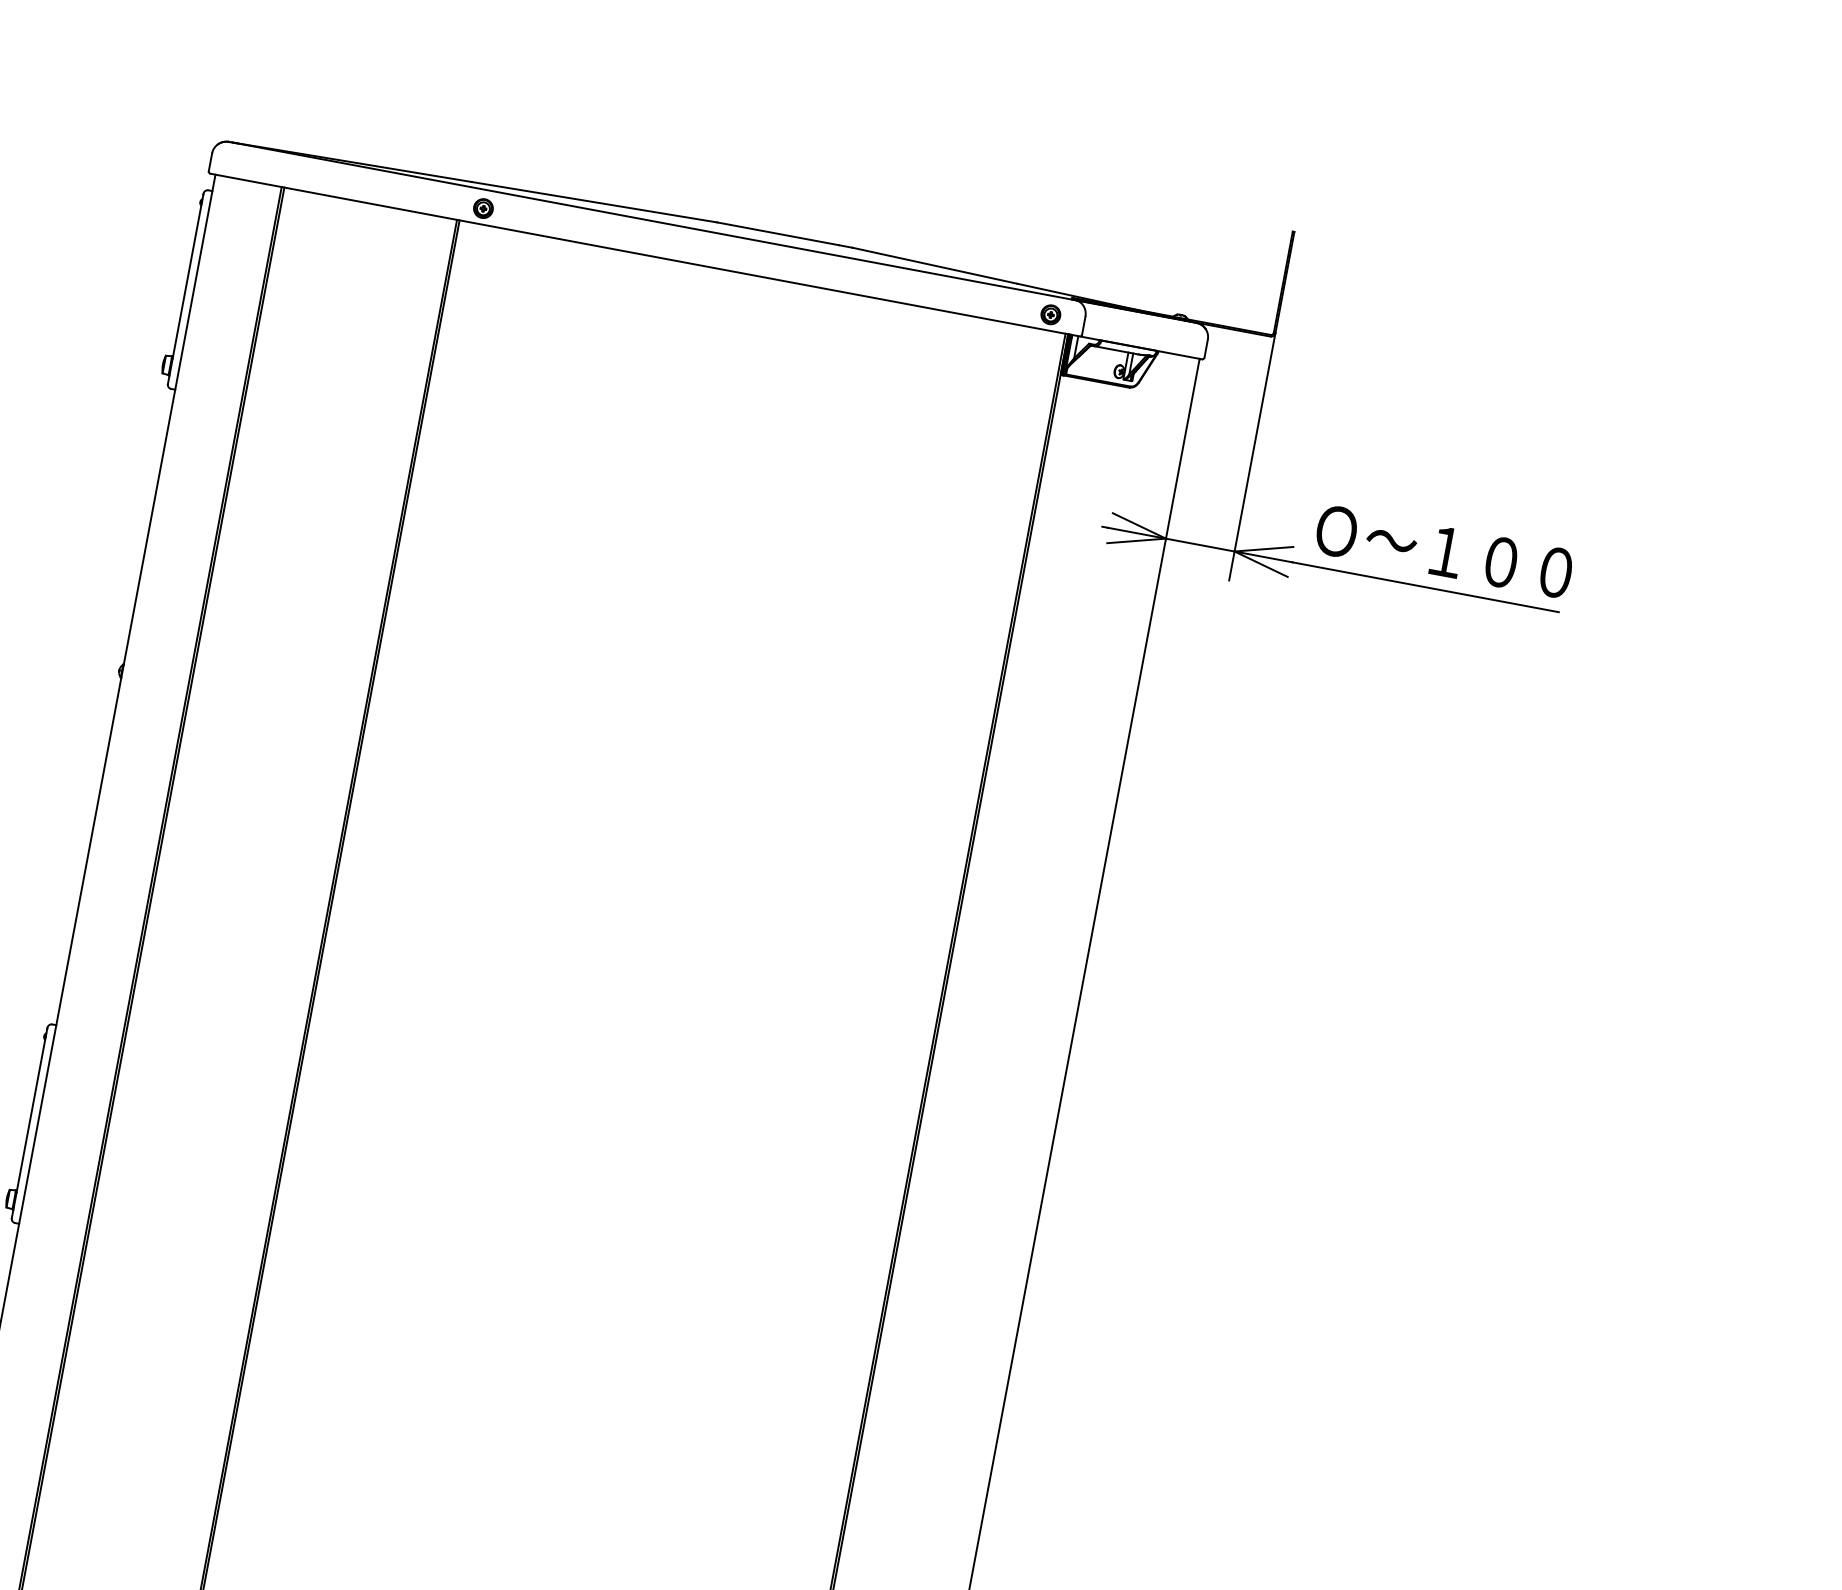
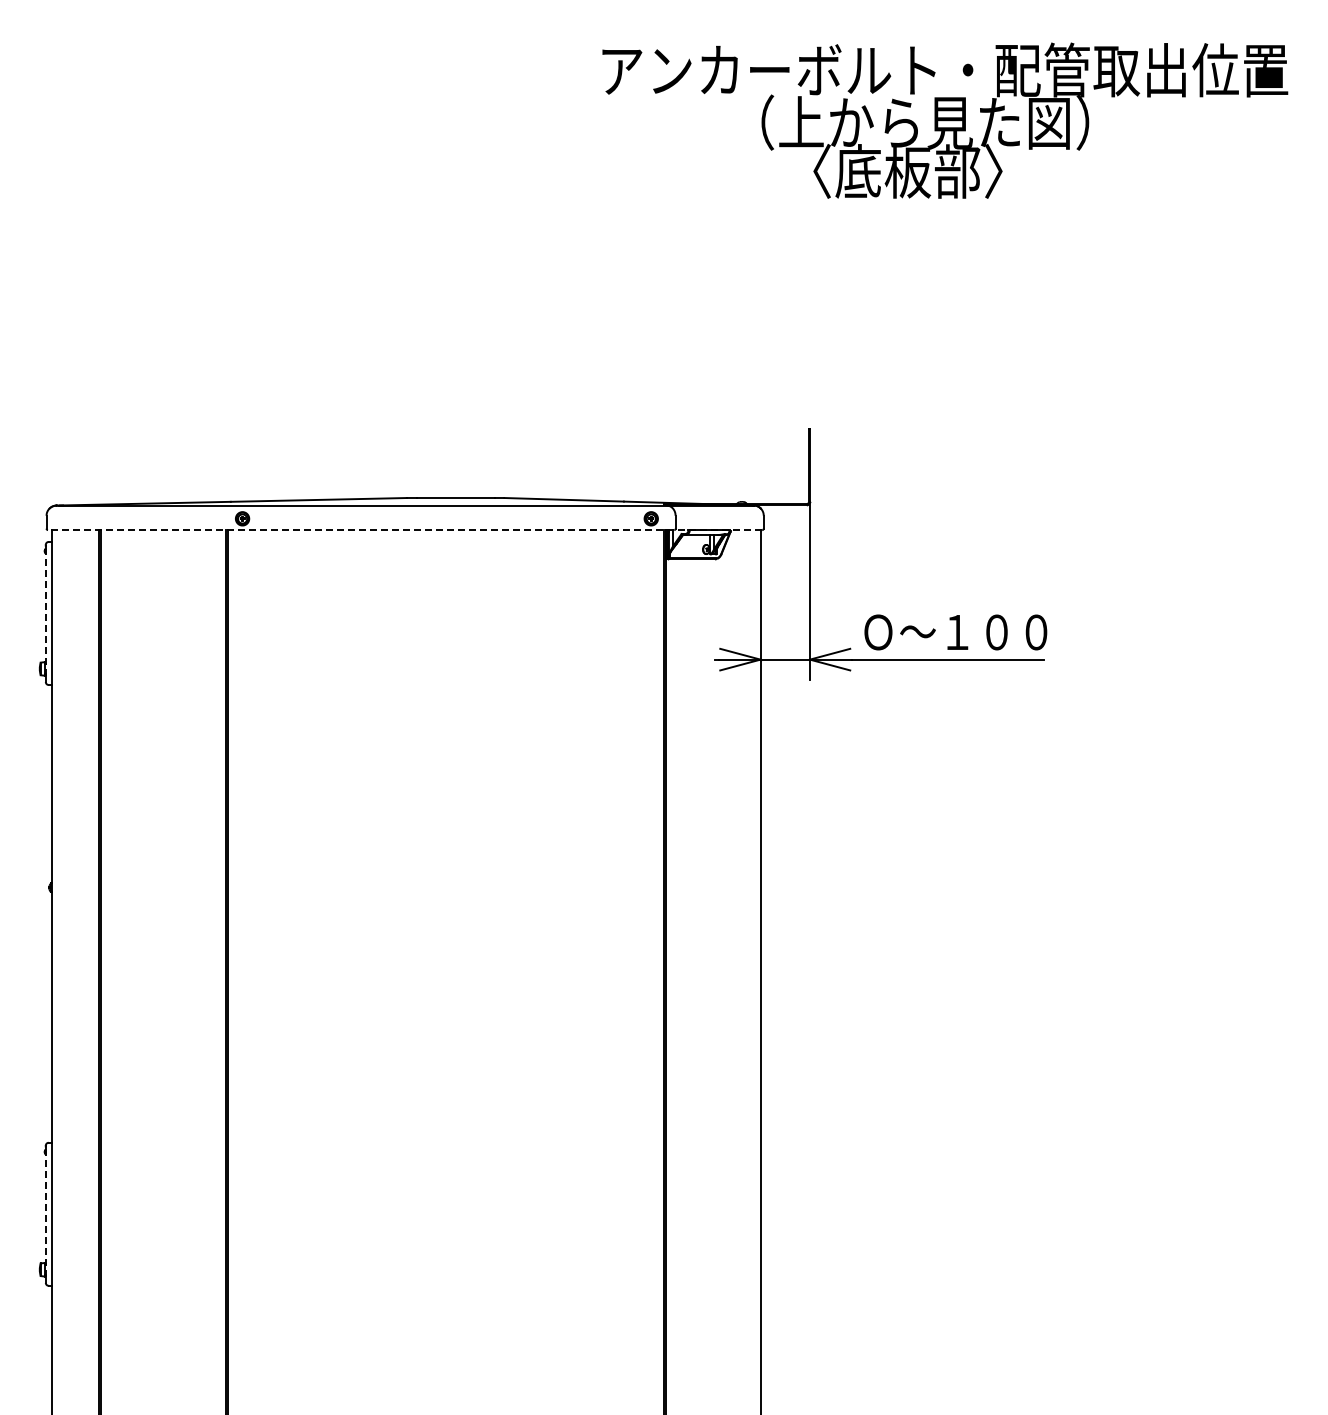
line: (705, 266) -> (404, 530), solid -> dashed
line: (185, 288) -> (45, 613), solid -> dashed
line: (29, 1123) -> (45, 1214), solid -> dashed

